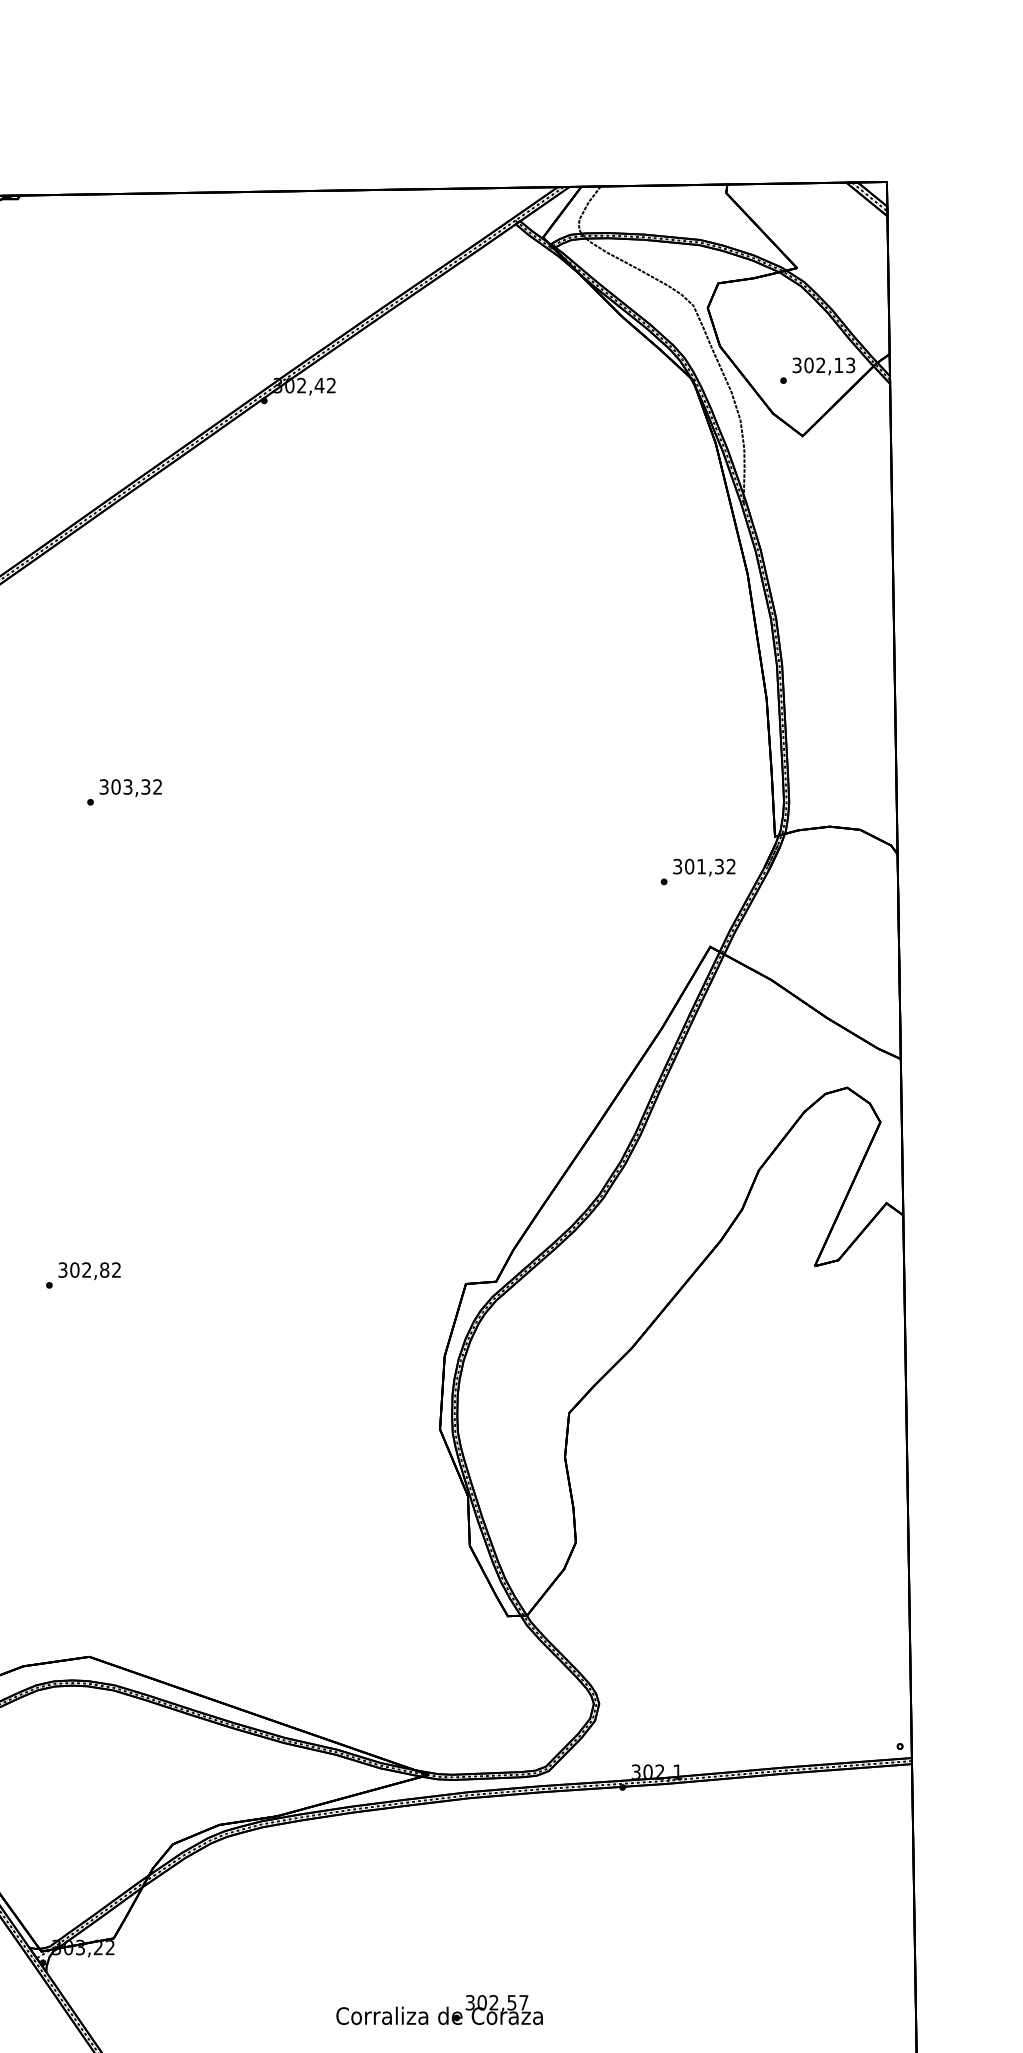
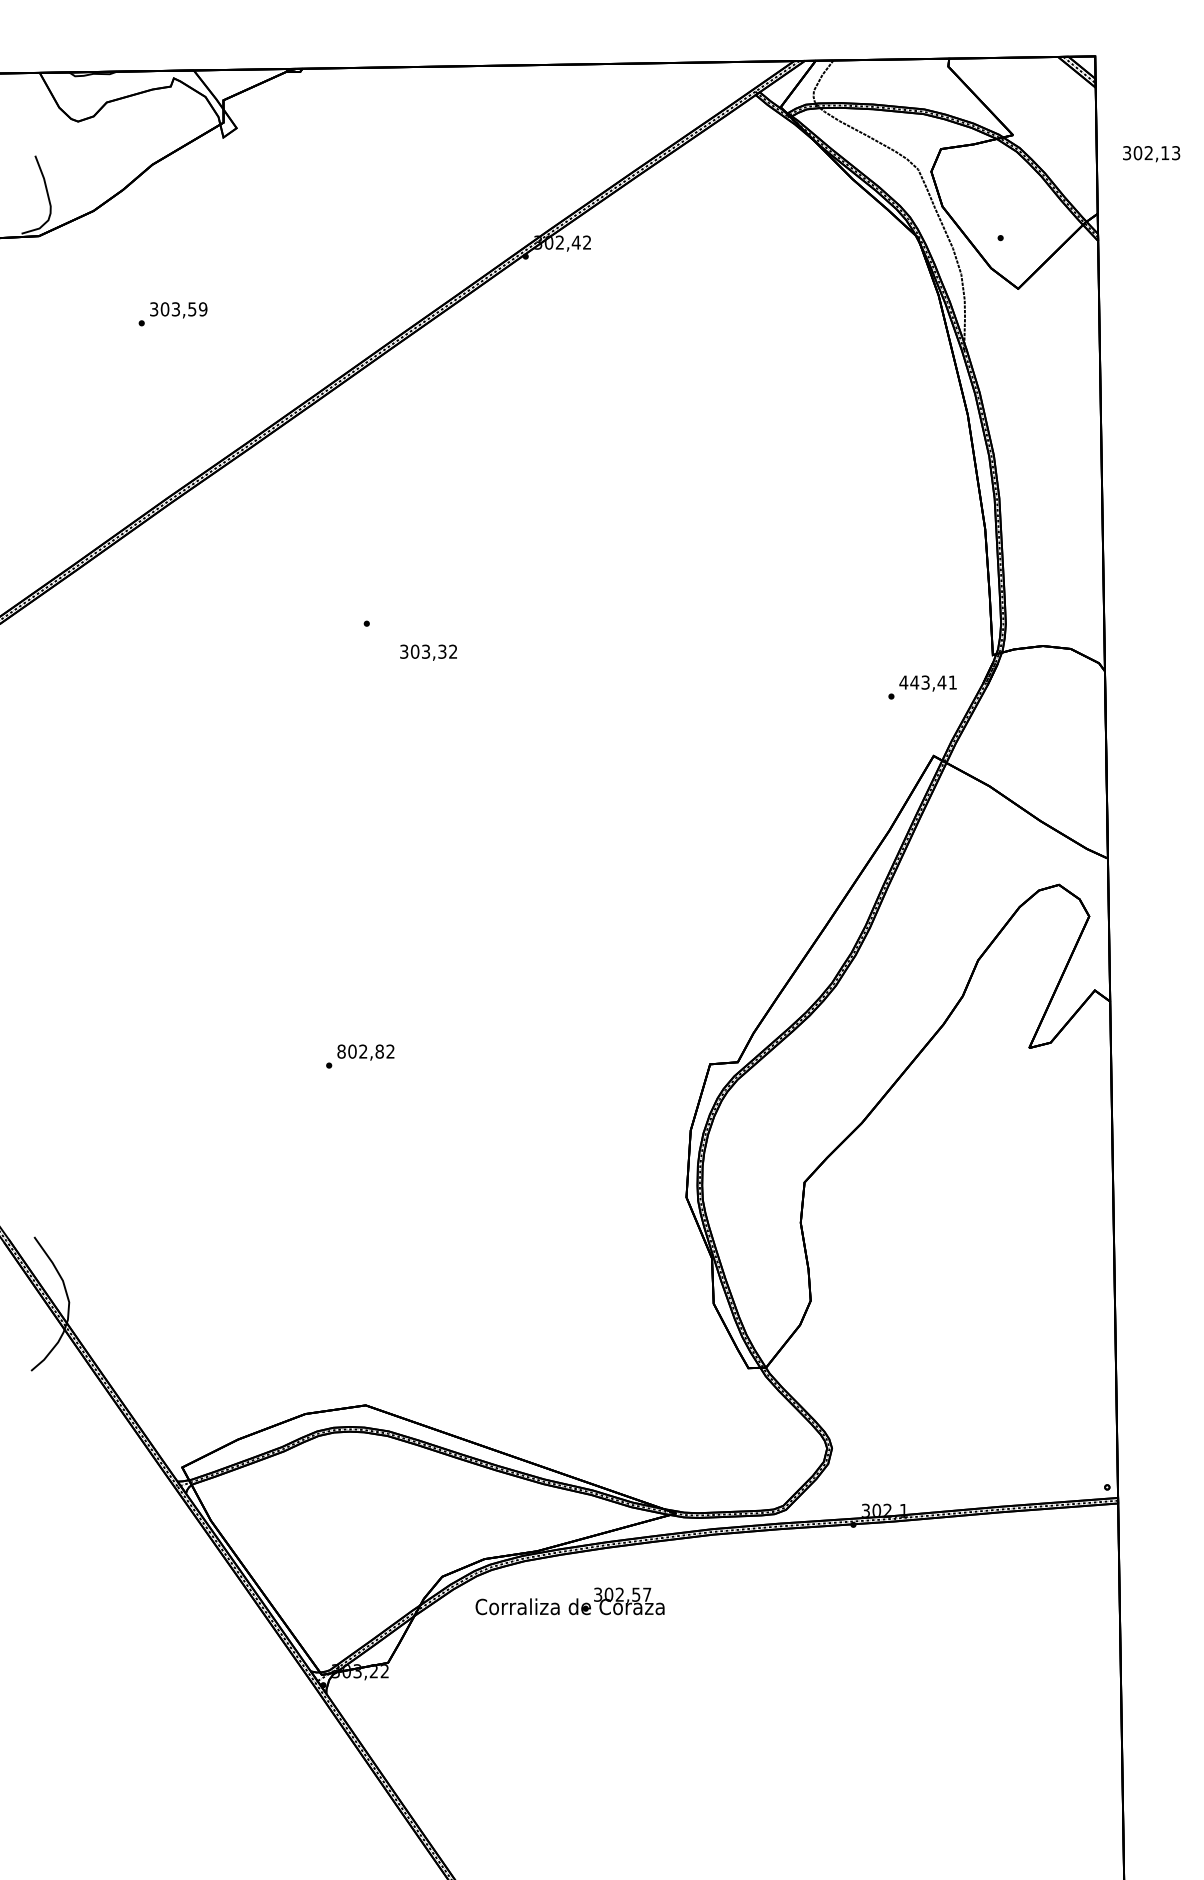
text: (823, 366) -> (1151, 154), moved
text: (130, 787) -> (428, 652), moved
text: (703, 866) -> (927, 682), 301,32 -> 443,41
text: (62, 1269) -> (341, 1051), 302,82 -> 802,82
text: (438, 2010) -> (569, 1601), moved

